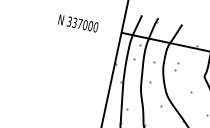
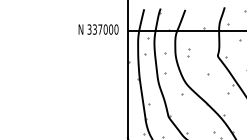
text: (78, 23) -> (98, 29), moved

